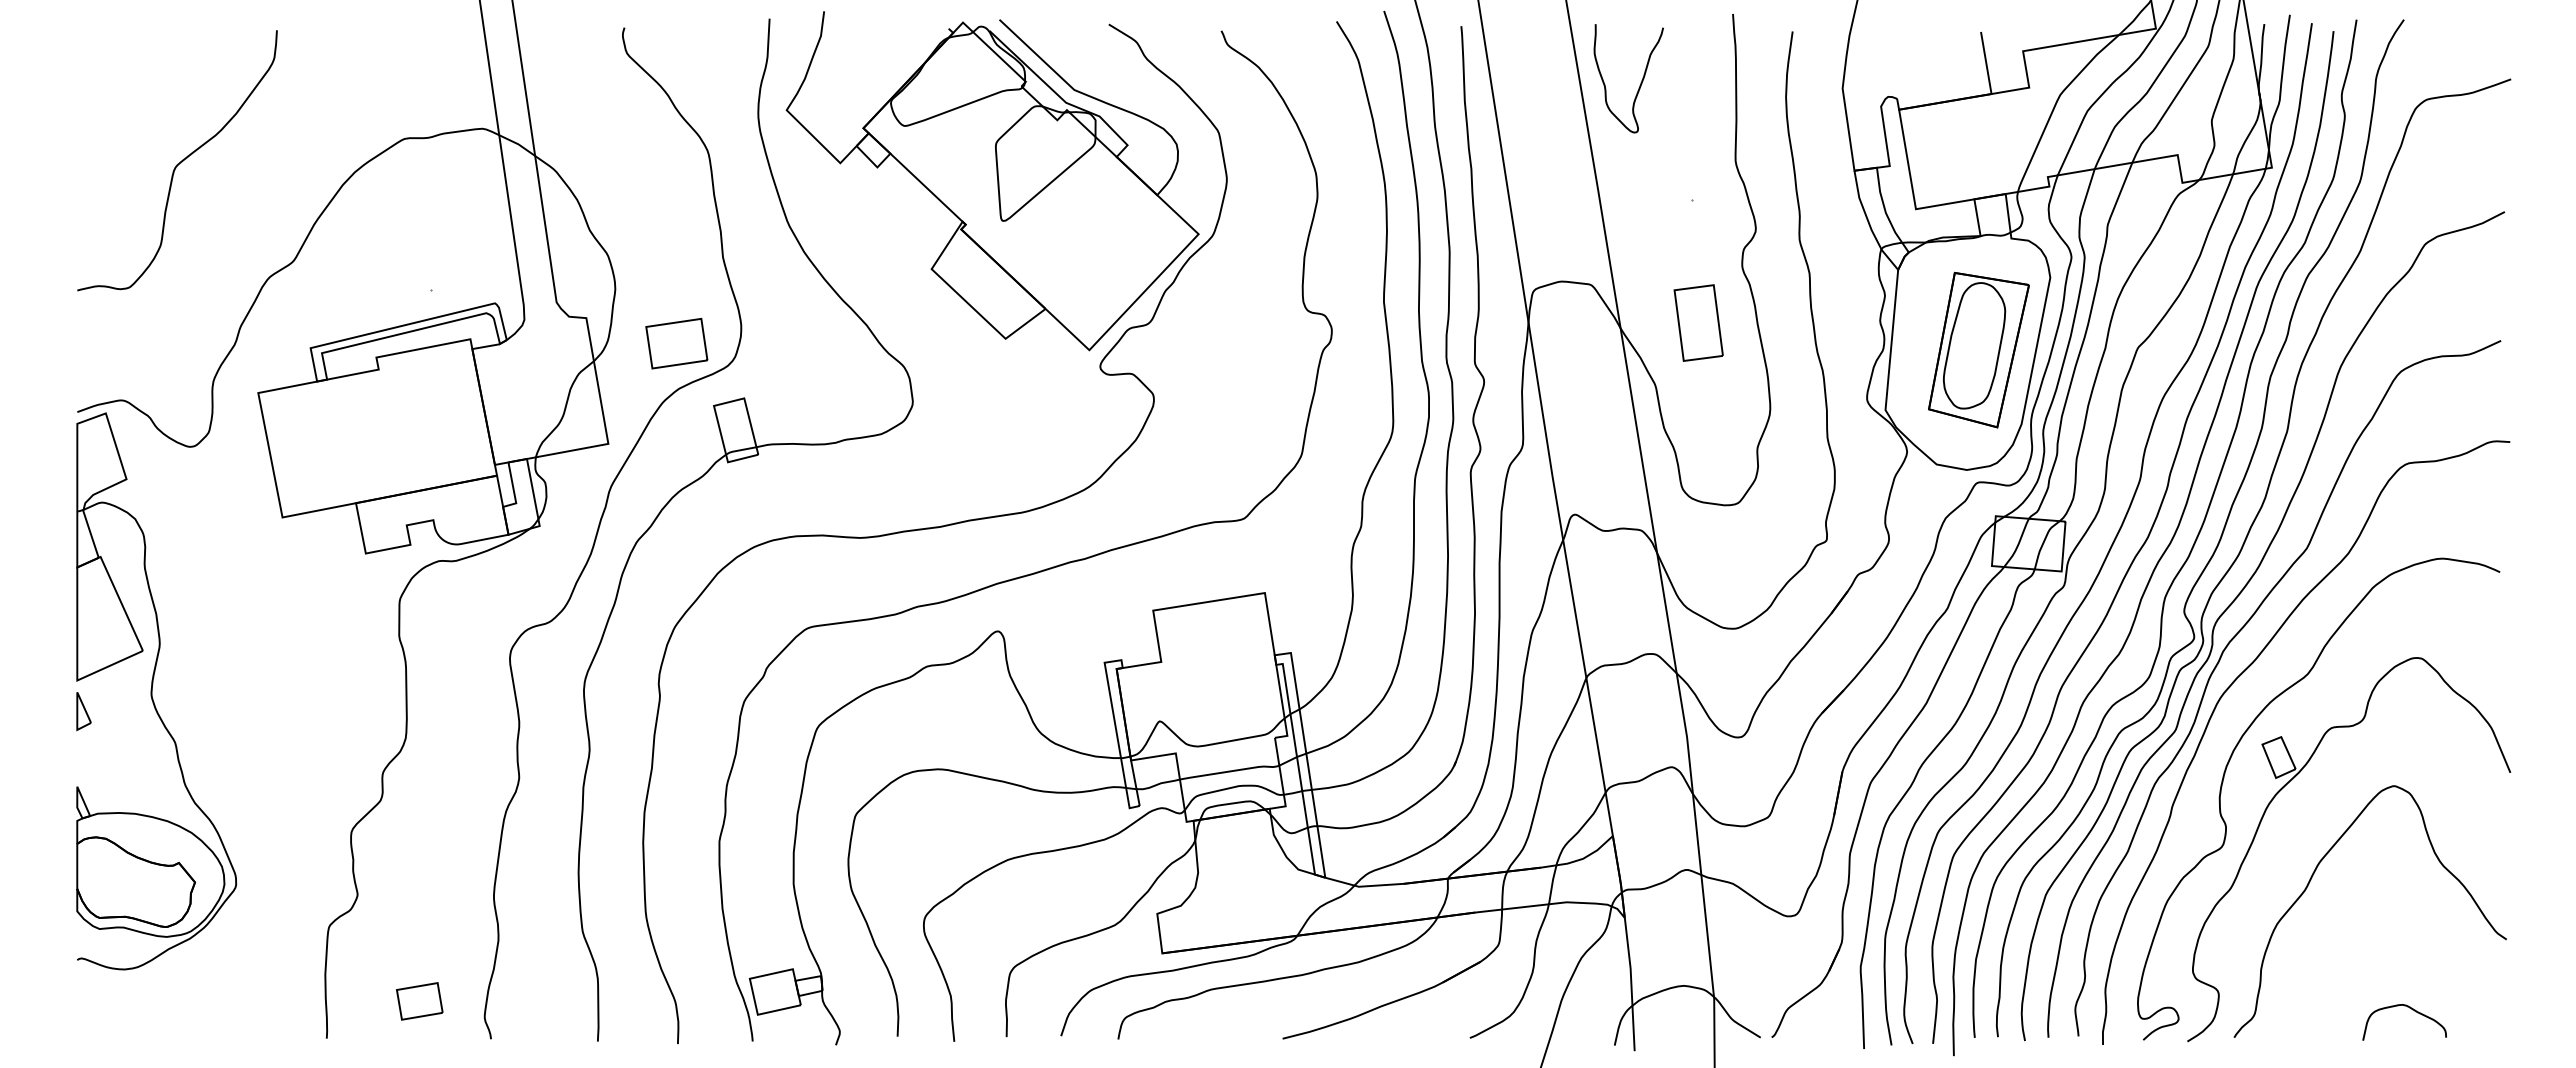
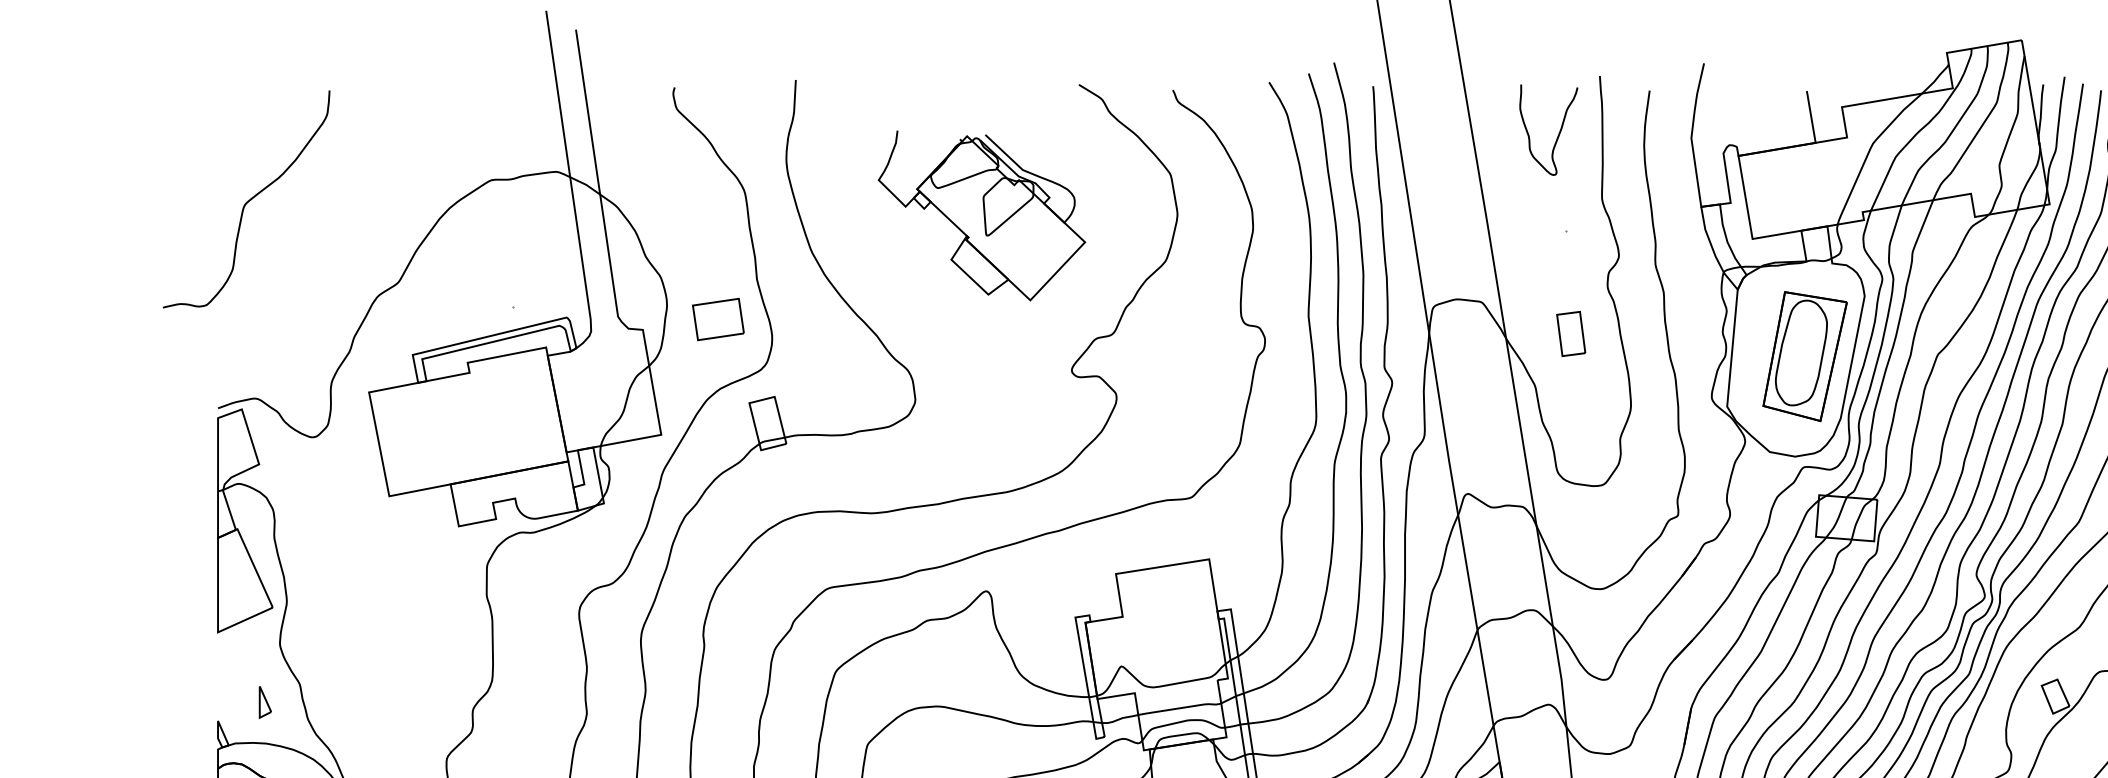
curve: (1640, 82) -> (1558, 133), moved
curve: (179, 162) -> (248, 200), moved
part: (992, 181) -> (981, 215), size x0.6
part: (1698, 322) -> (1571, 333), size x0.7
part: (676, 343) -> (718, 319), moved
part: (83, 711) -> (264, 702), moved

